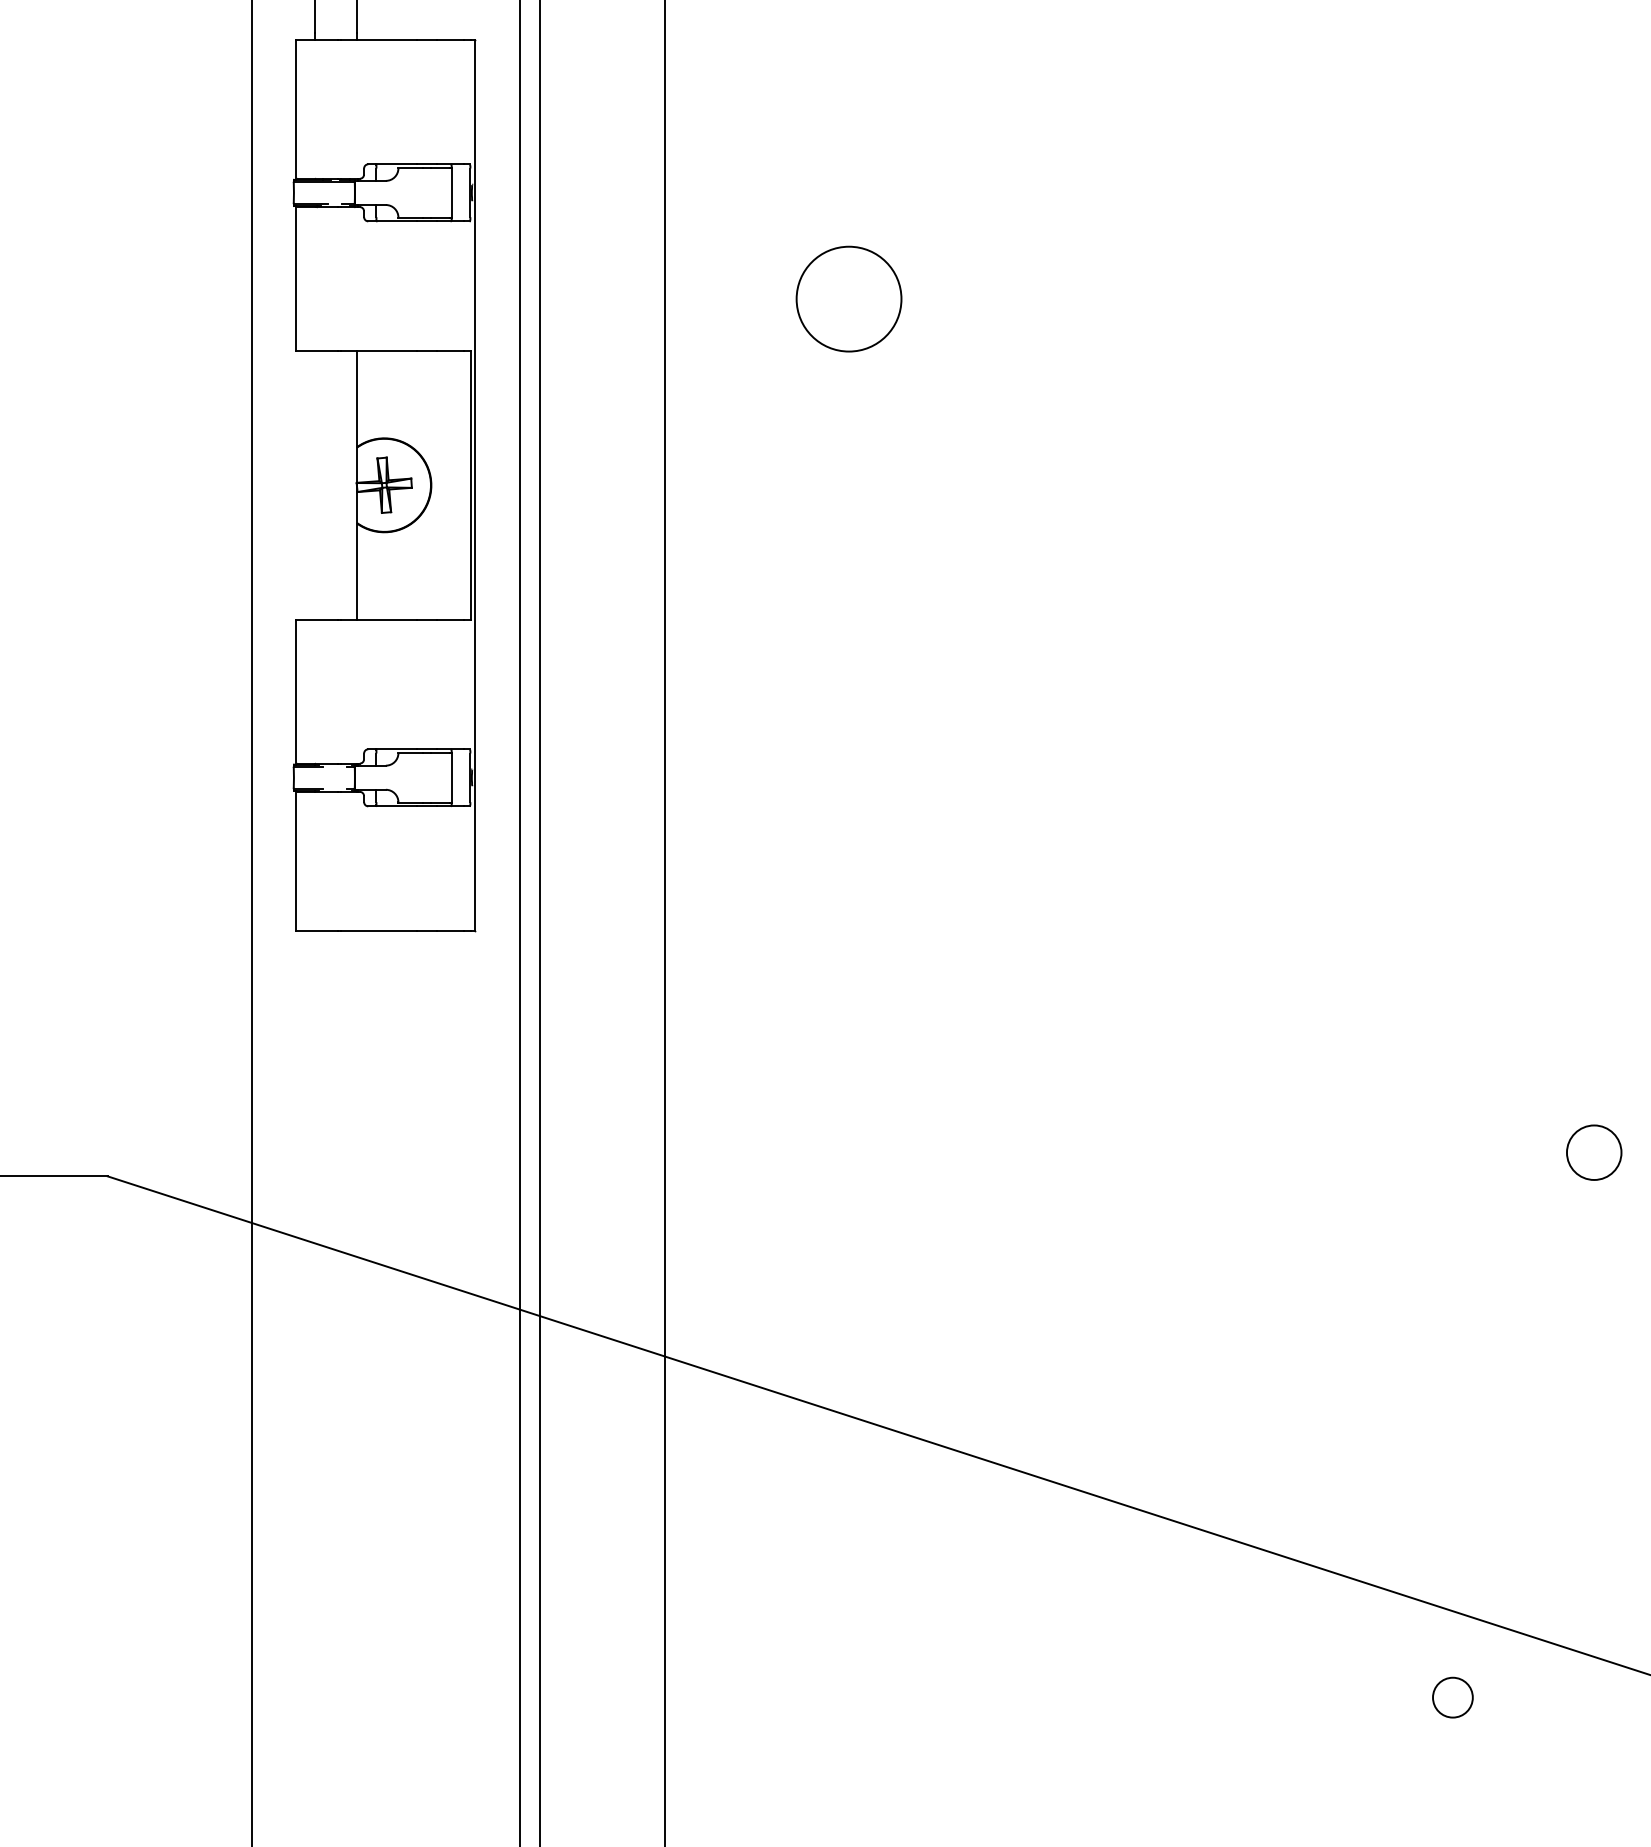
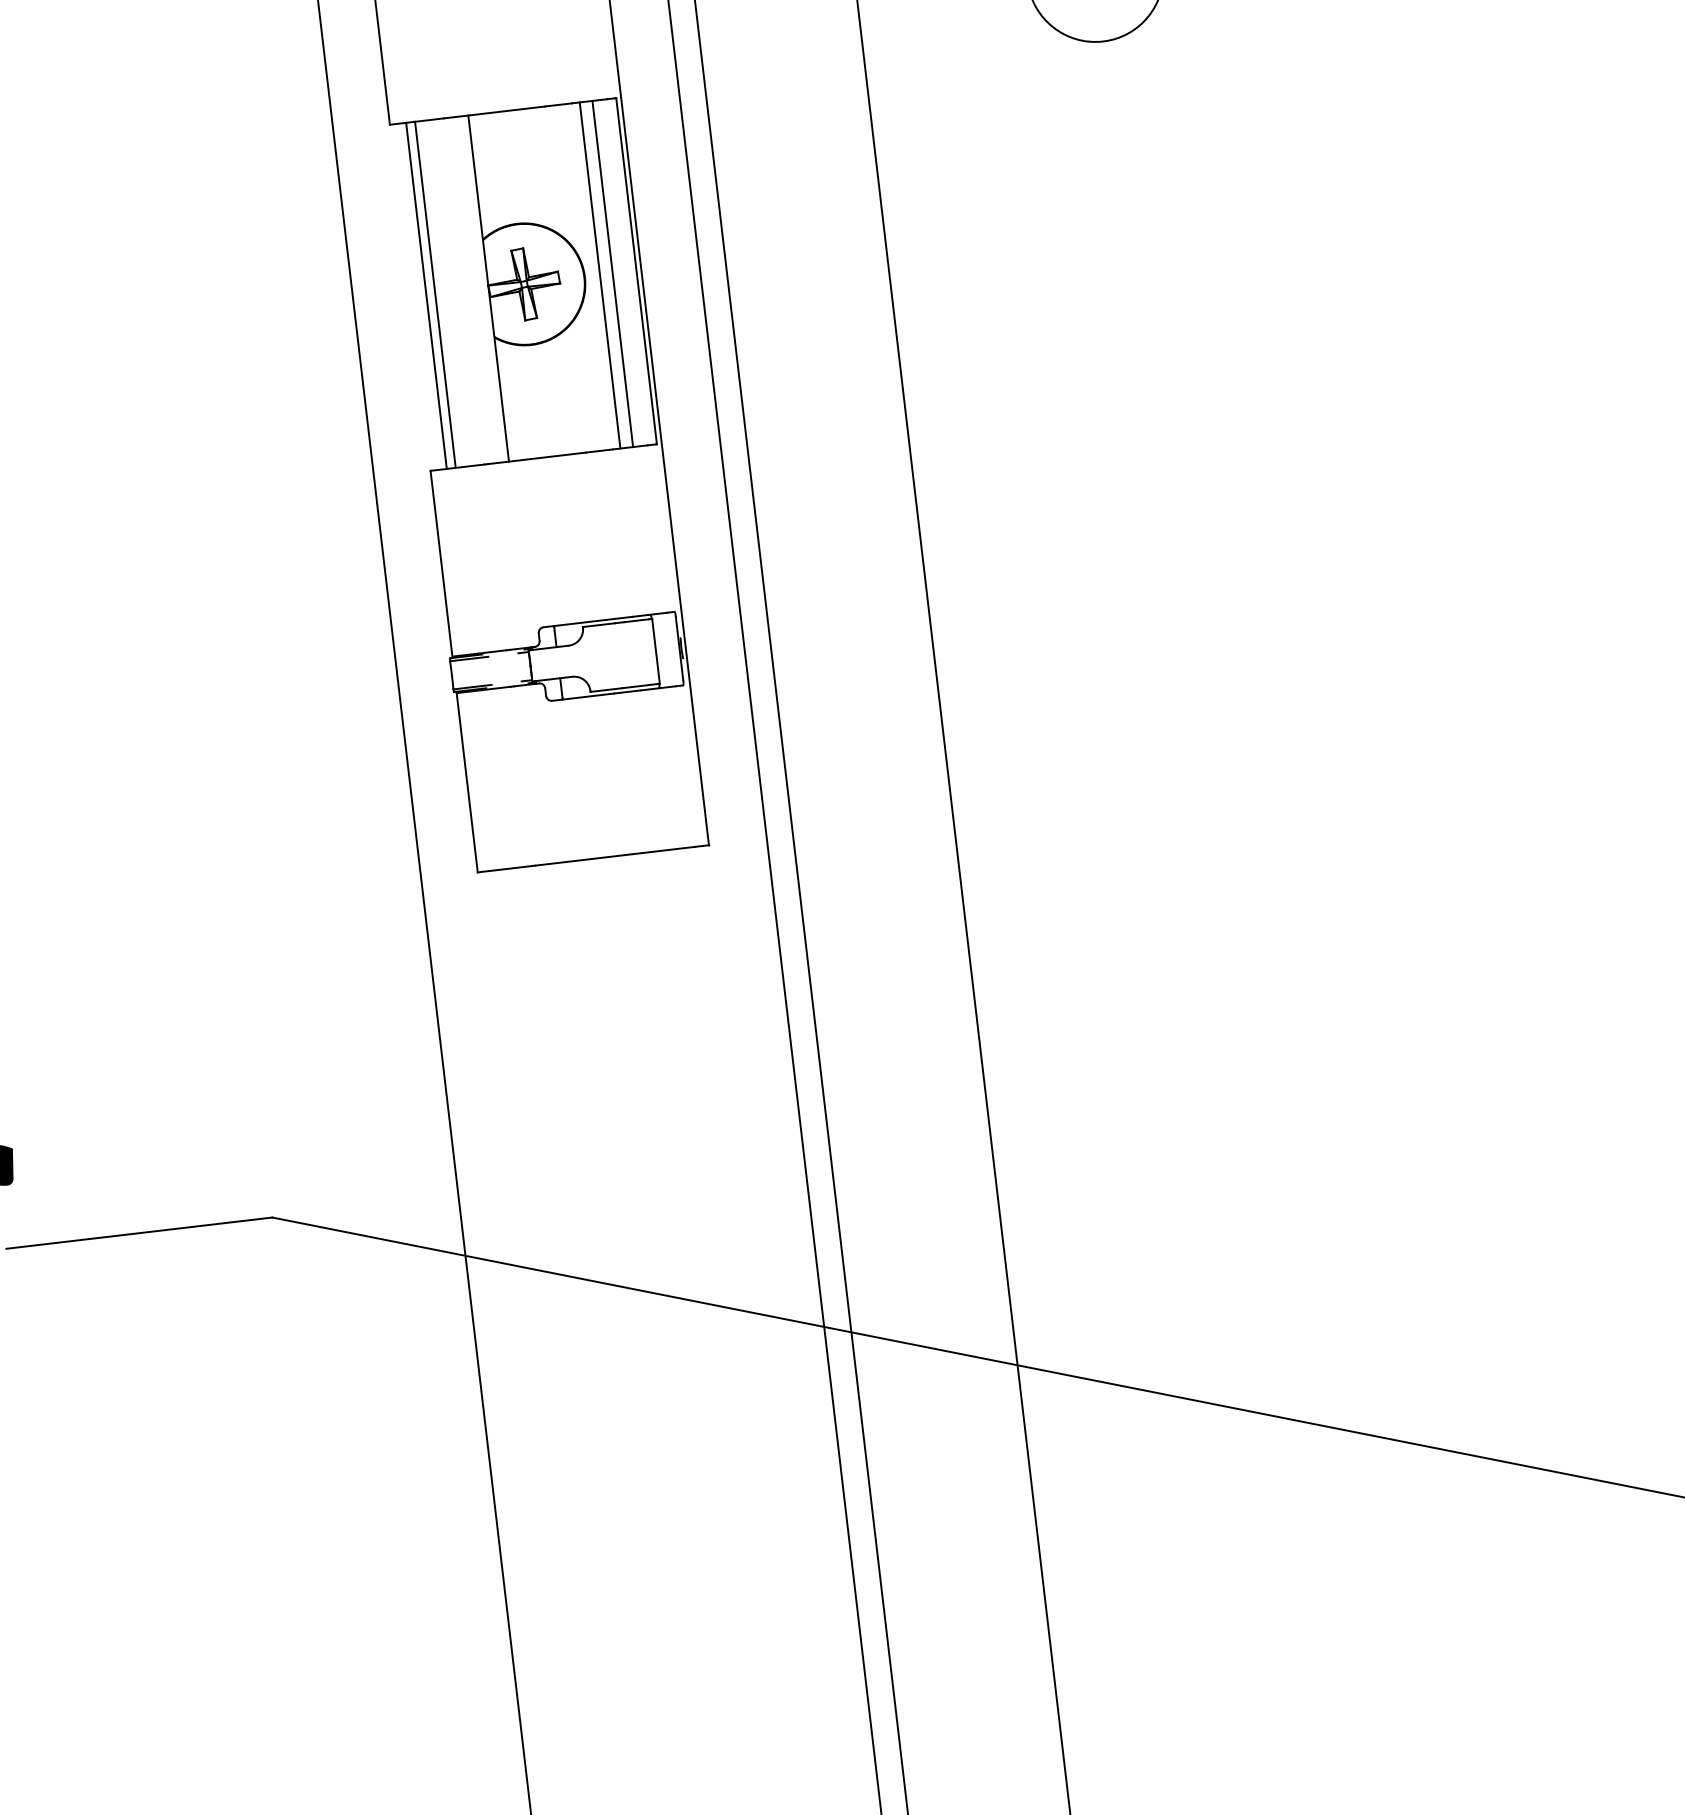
line: (308, 485) -> (426, 296), added
line: (315, 485) -> (435, 295), added
line: (443, 485) -> (600, 275), added
line: (452, 485) -> (612, 274), added

